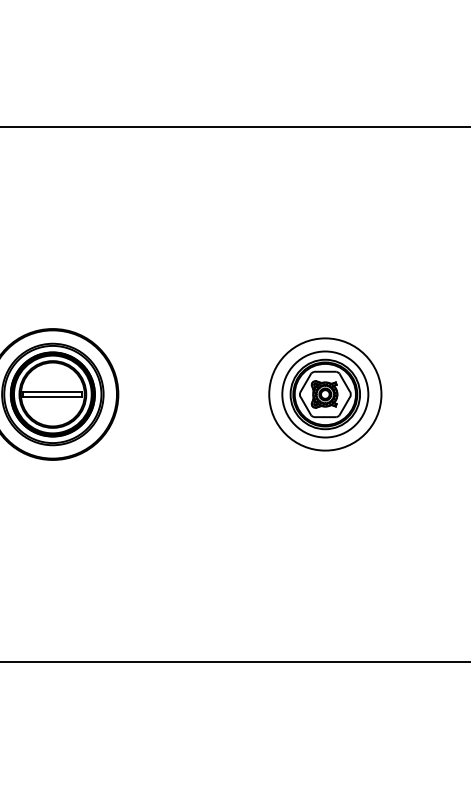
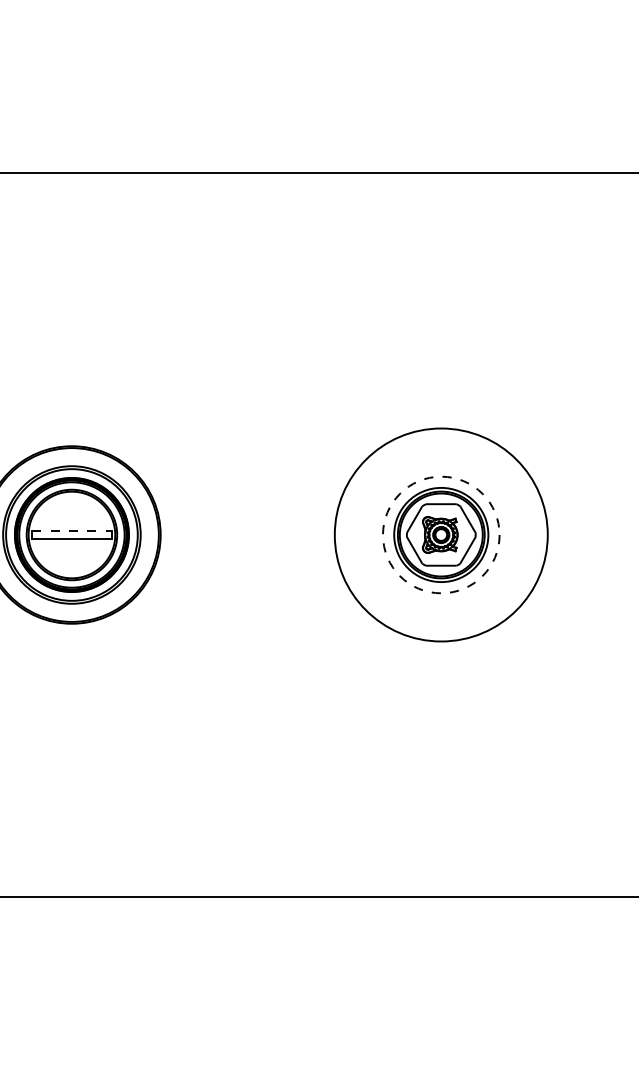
line: (52, 391) -> (71, 531), solid -> dashed
circle: (324, 394) -> (440, 534), solid -> dashed
circle: (325, 394) -> (441, 534), size x1.4

